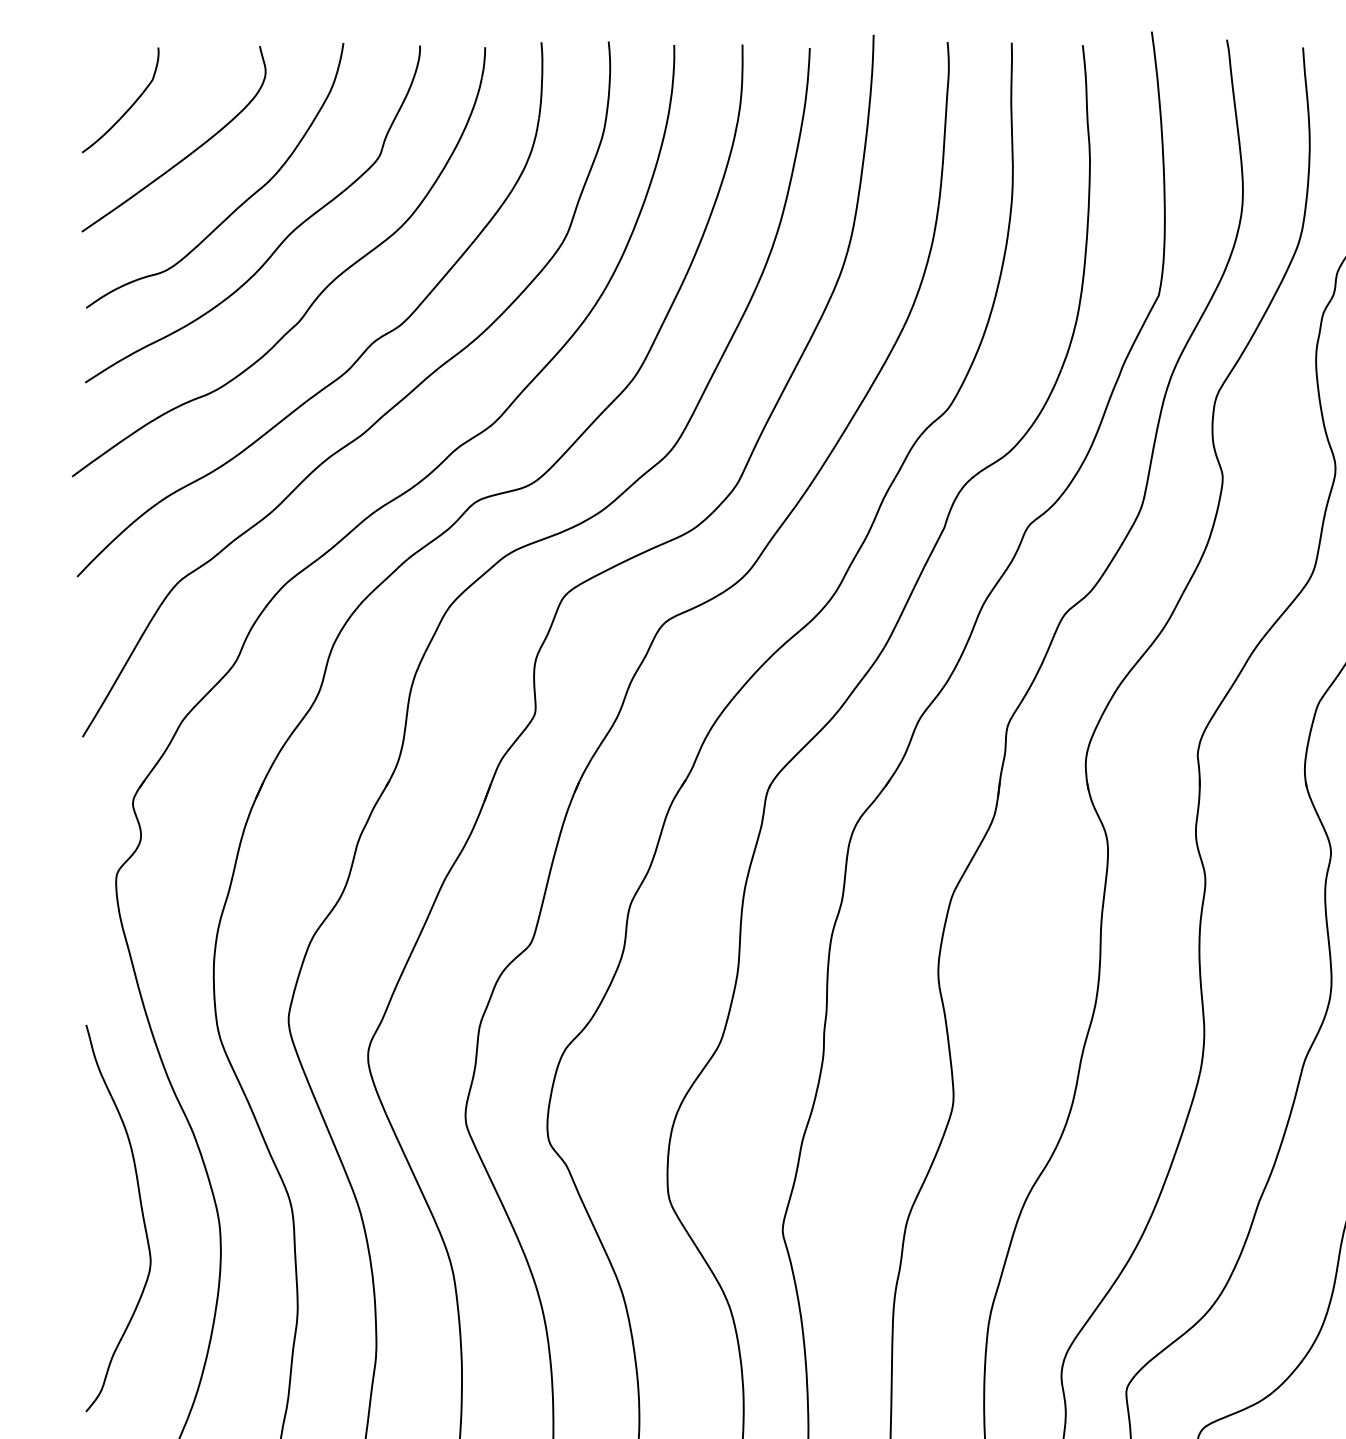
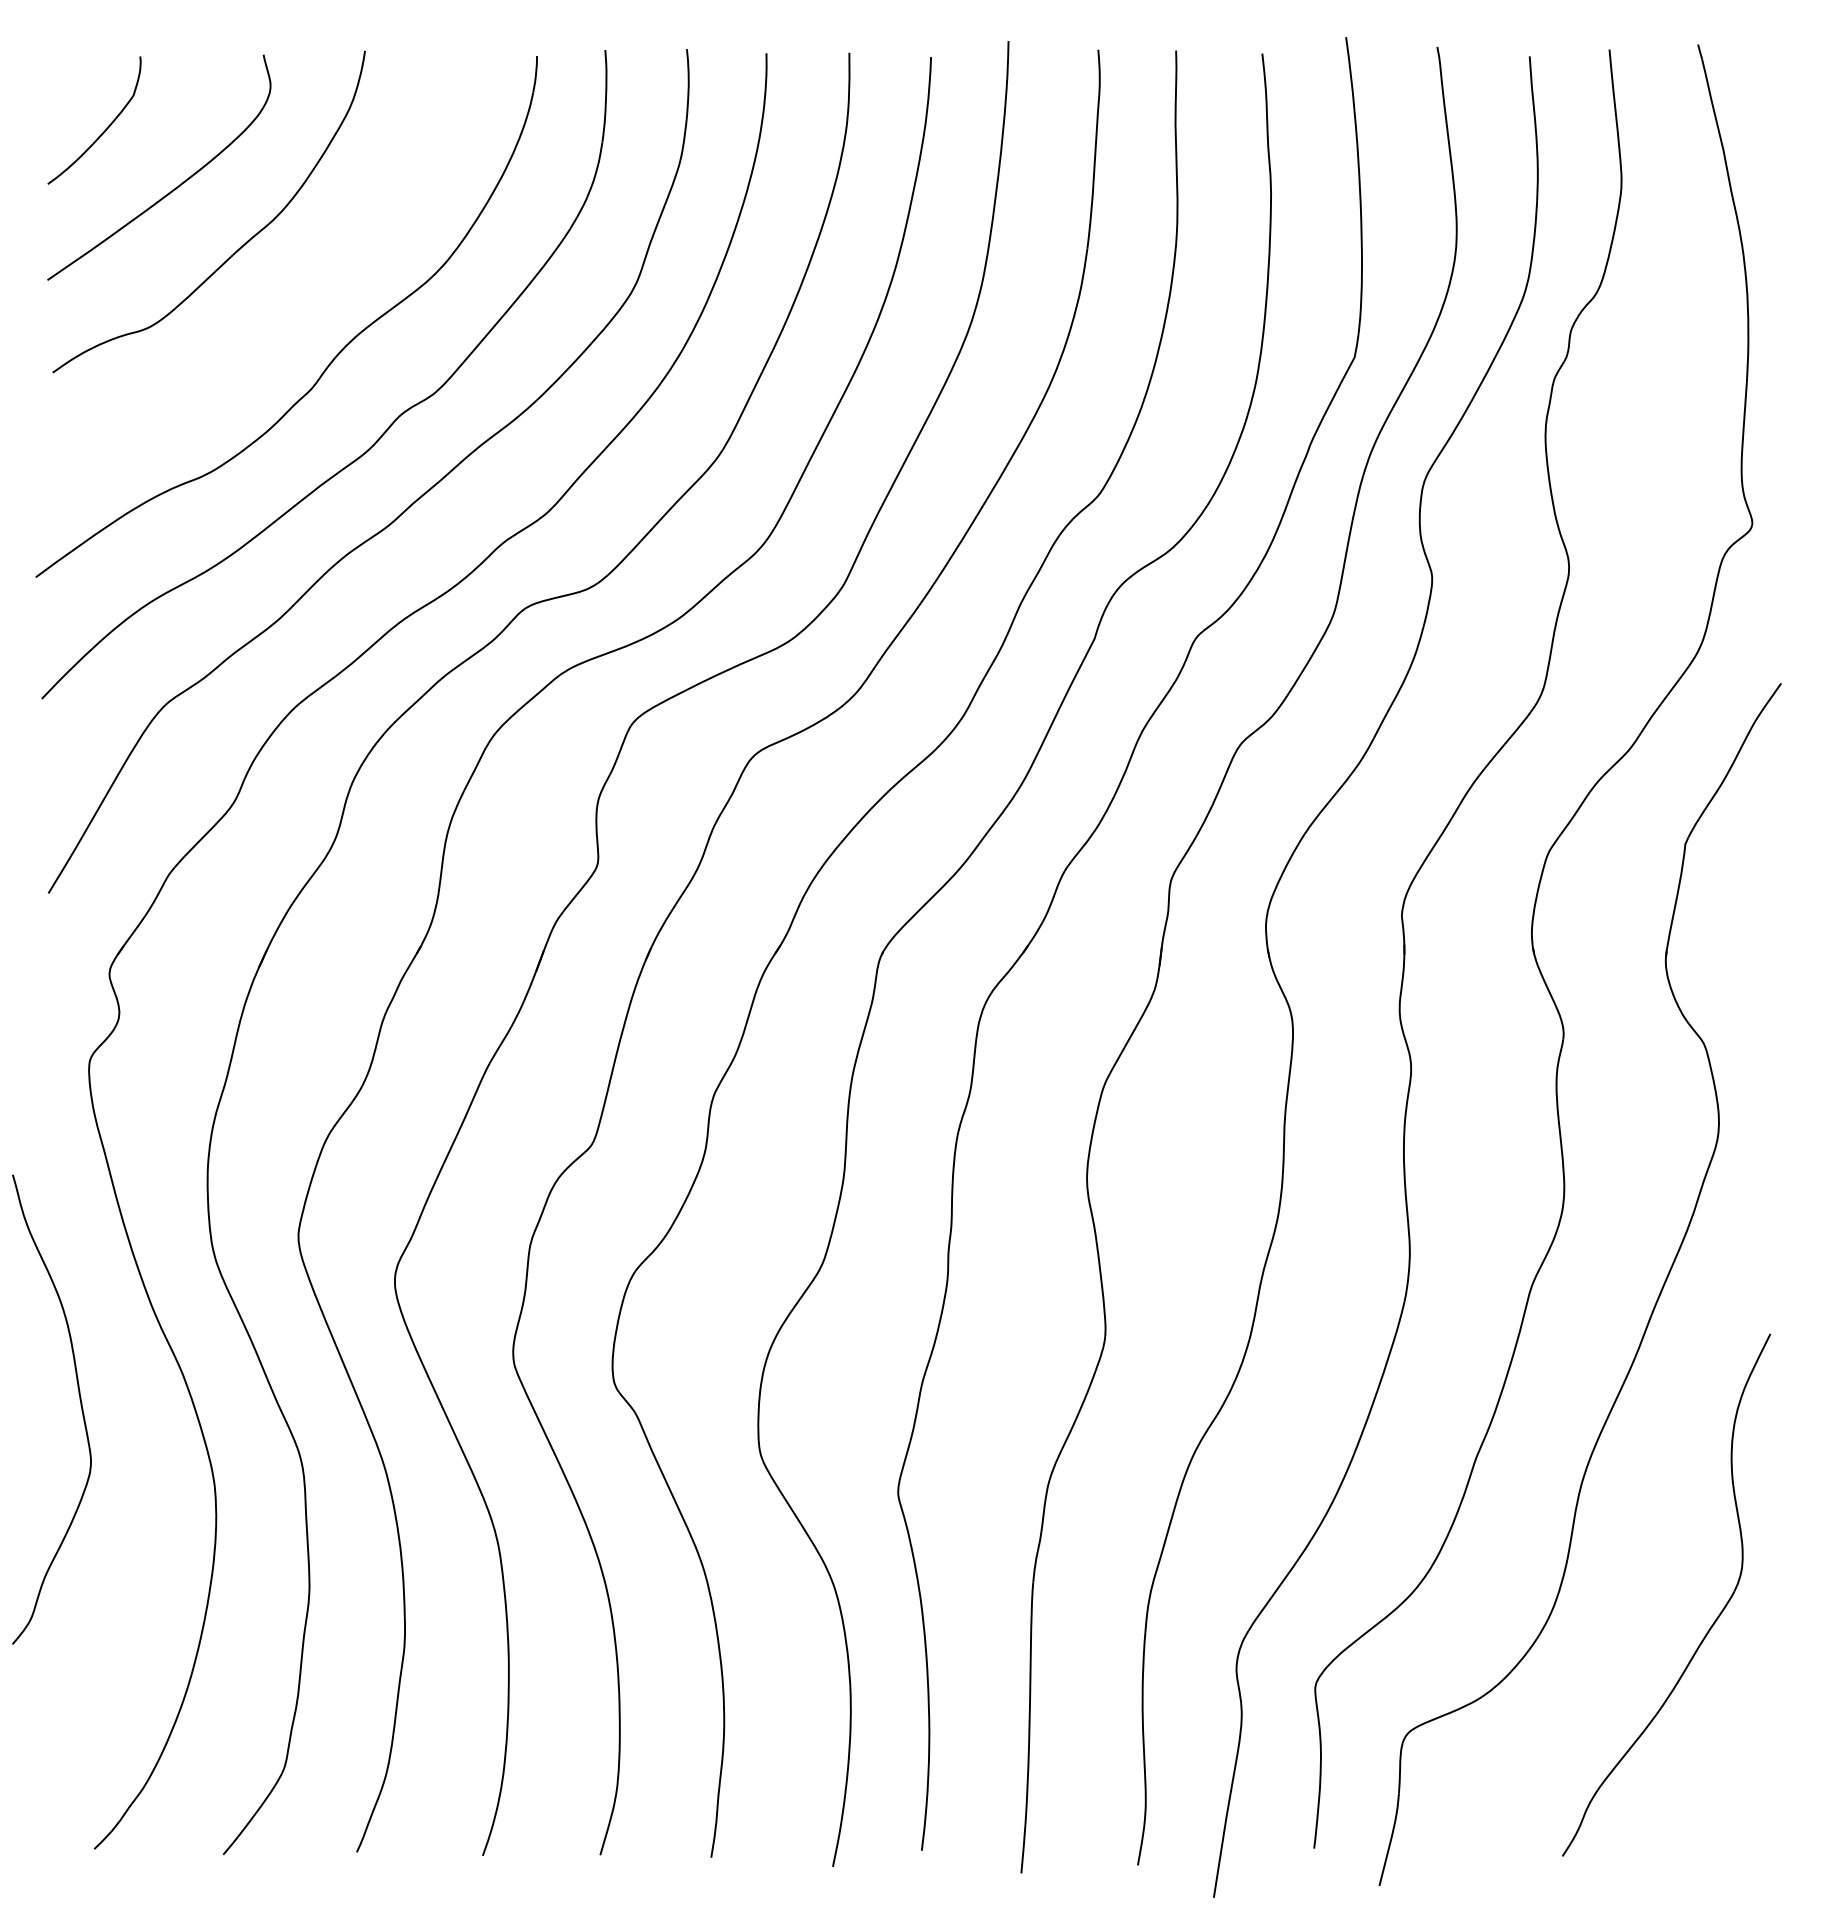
part: (282, 240) -> (291, 290), removed
curve: (142, 1215) -> (80, 1405), moved

